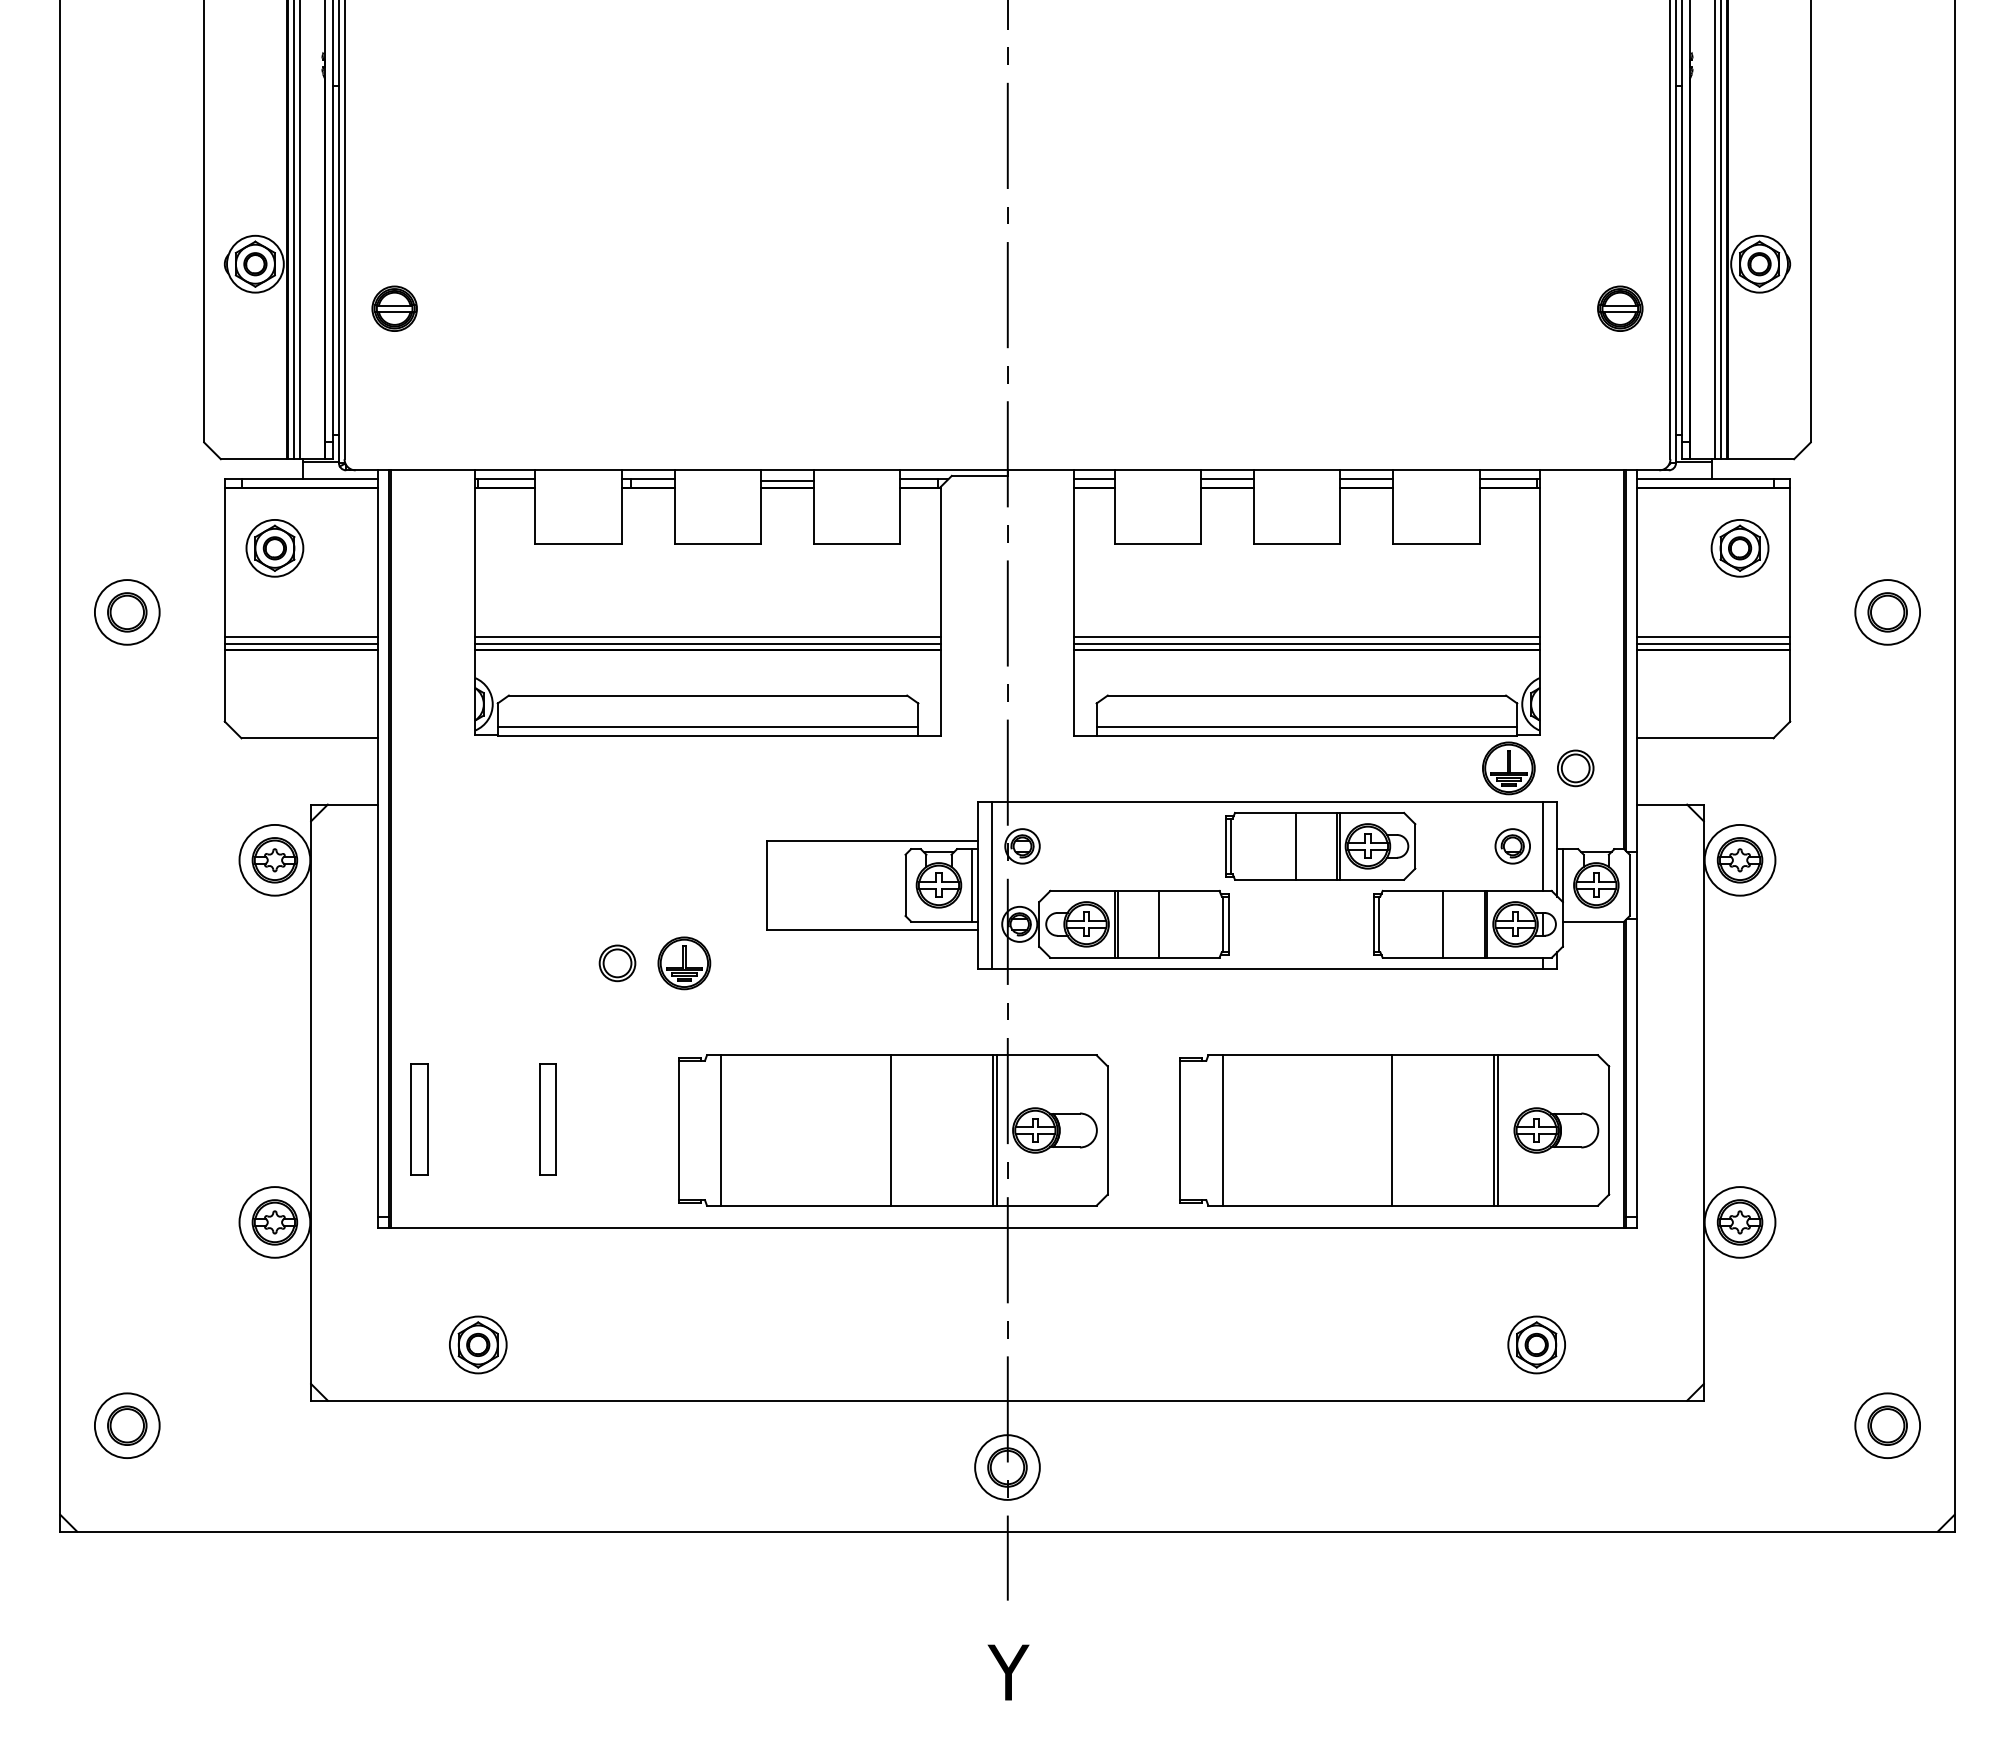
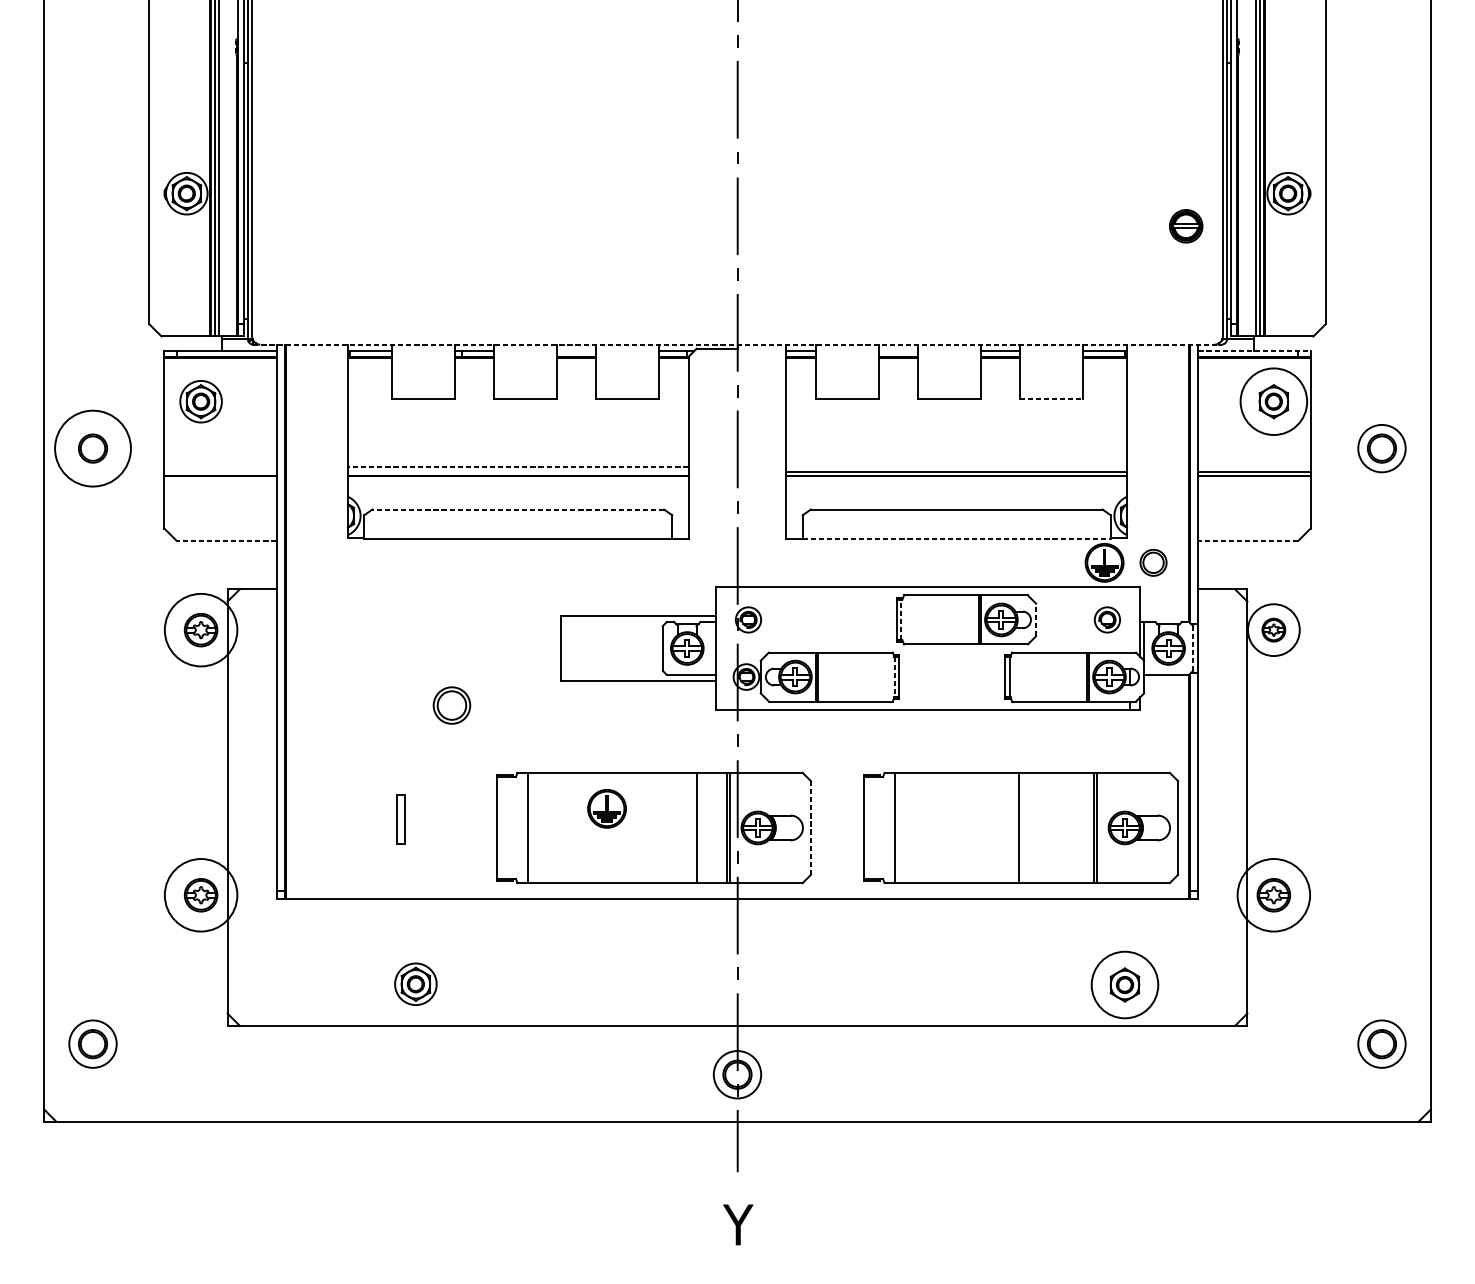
part: (394, 308) -> (288, 226), removed
line: (1007, 470) -> (737, 344), solid -> dashed
line: (1227, 479) -> (898, 351), removed
line: (1713, 479) -> (1254, 351), solid -> dashed
line: (786, 481) -> (575, 352), removed
line: (1436, 544) -> (1051, 398), solid -> dashed
circle: (1739, 547) -> (1273, 401), size x1.6
circle: (126, 612) -> (92, 448), size x1.6
line: (300, 637) -> (219, 467), removed
line: (708, 637) -> (518, 467), solid -> dashed
line: (1306, 637) -> (956, 467), removed
line: (1713, 637) -> (1254, 467), removed
line: (300, 643) -> (219, 471), removed
line: (707, 643) -> (517, 471), removed
line: (707, 695) -> (517, 509), solid -> dashed
line: (707, 726) -> (517, 532), removed
line: (1306, 726) -> (956, 532), removed
line: (1307, 735) -> (957, 538), solid -> dashed
line: (309, 738) -> (226, 540), solid -> dashed
line: (1704, 738) -> (1247, 540), solid -> dashed
line: (1295, 845) -> (948, 619), removed
line: (1415, 845) -> (1036, 619), solid -> dashed
line: (1543, 845) -> (1129, 619), removed
line: (1231, 846) -> (901, 620), solid -> dashed
circle: (274, 859) -> (200, 629), size x1.4
part: (1739, 860) -> (1273, 630), size x0.7
line: (991, 884) -> (725, 647), removed
line: (972, 885) -> (711, 648), removed
line: (1629, 885) -> (1192, 648), solid -> dashed
line: (1159, 923) -> (848, 676), removed
line: (1443, 923) -> (1056, 676), removed
line: (1223, 924) -> (895, 677), solid -> dashed
part: (617, 963) -> (451, 705), size x1.4
part: (684, 963) -> (607, 808), moved
part: (419, 1119) -> (306, 819), removed
part: (547, 1119) -> (400, 819), size x0.6
line: (890, 1130) -> (696, 827), moved
line: (1107, 1130) -> (810, 827), solid -> dashed
circle: (274, 1222) -> (200, 895), size x1.4
circle: (1739, 1222) -> (1273, 895), size x1.4
part: (478, 1344) -> (416, 983), moved
circle: (1536, 1344) -> (1124, 984), size x1.6

